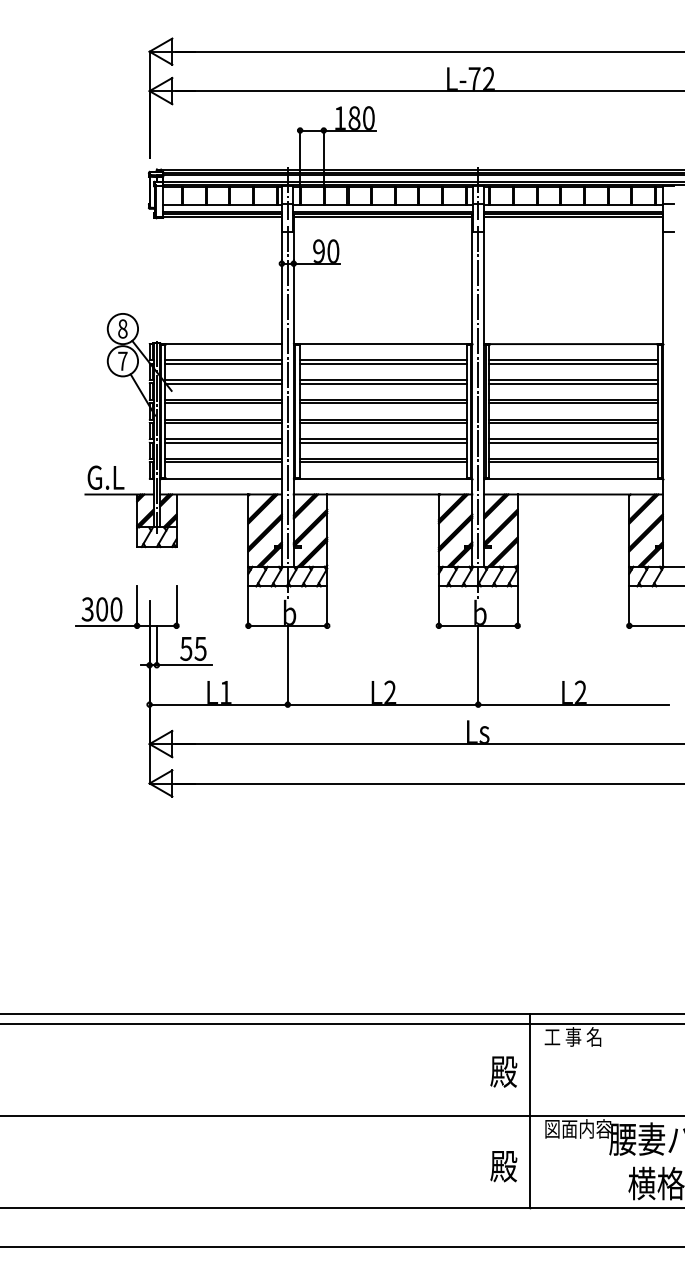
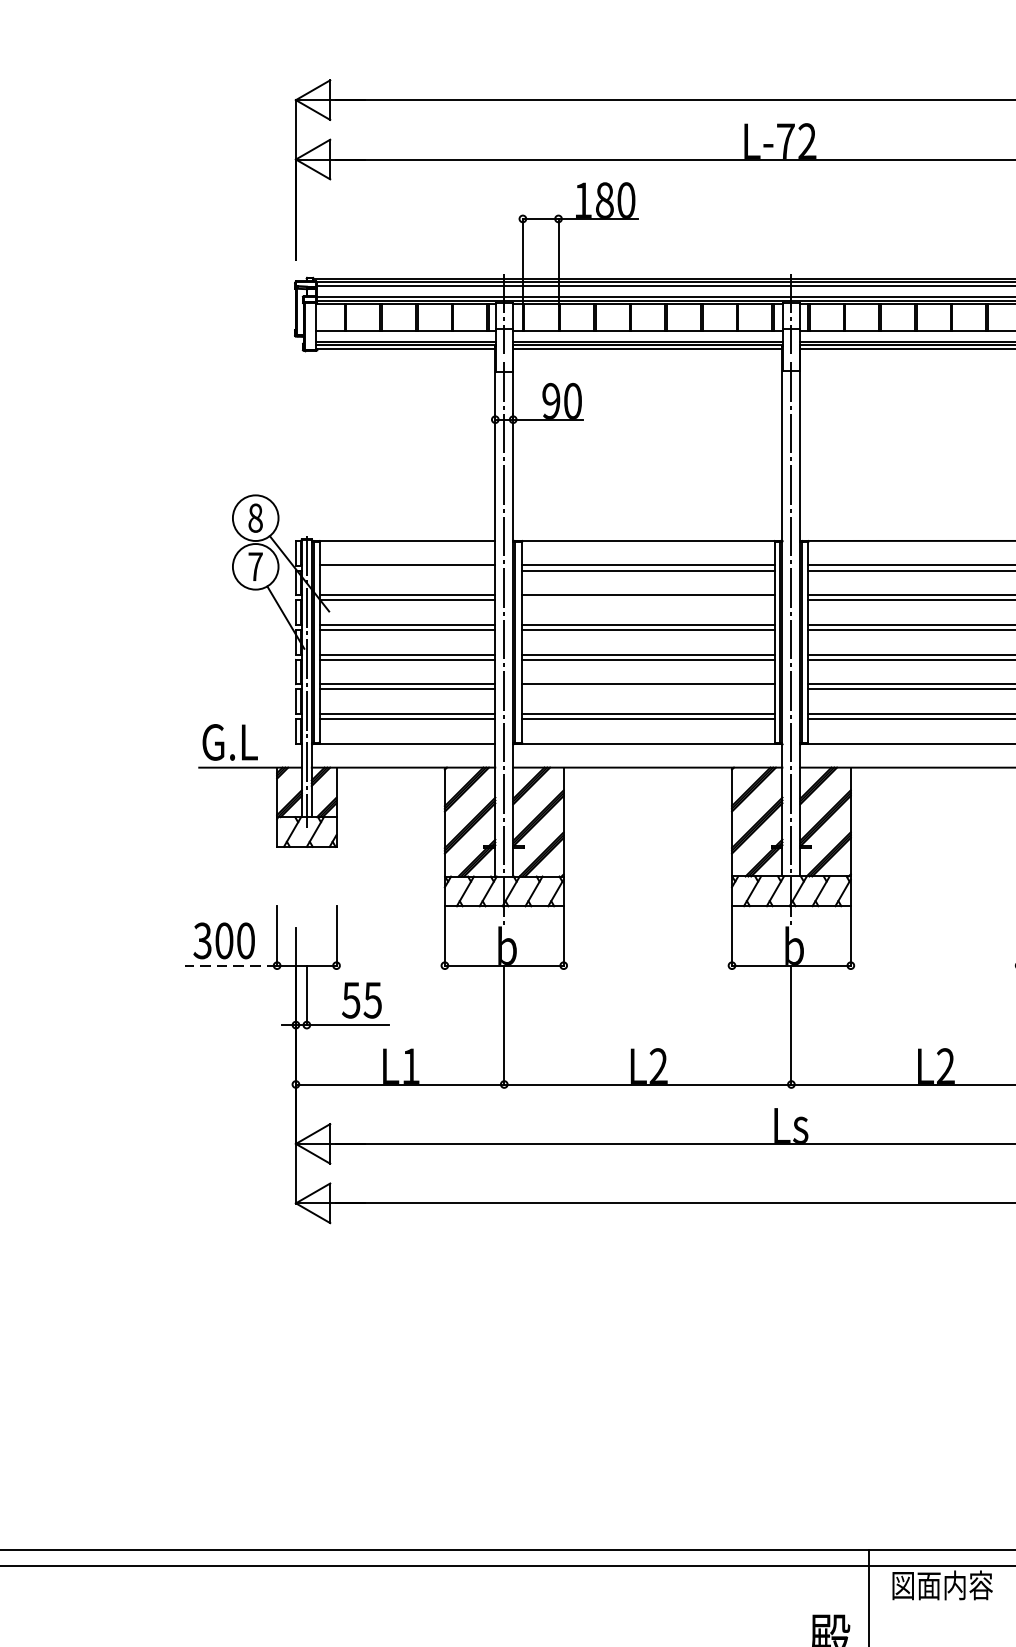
line: (223, 363) -> (407, 570), removed
line: (383, 383) -> (648, 600), removed
line: (383, 442) -> (648, 689), removed
line: (106, 625) -> (230, 965), solid -> dashed
text: (577, 1036) -> (940, 1584), 工 事 名 -> 図面内容

